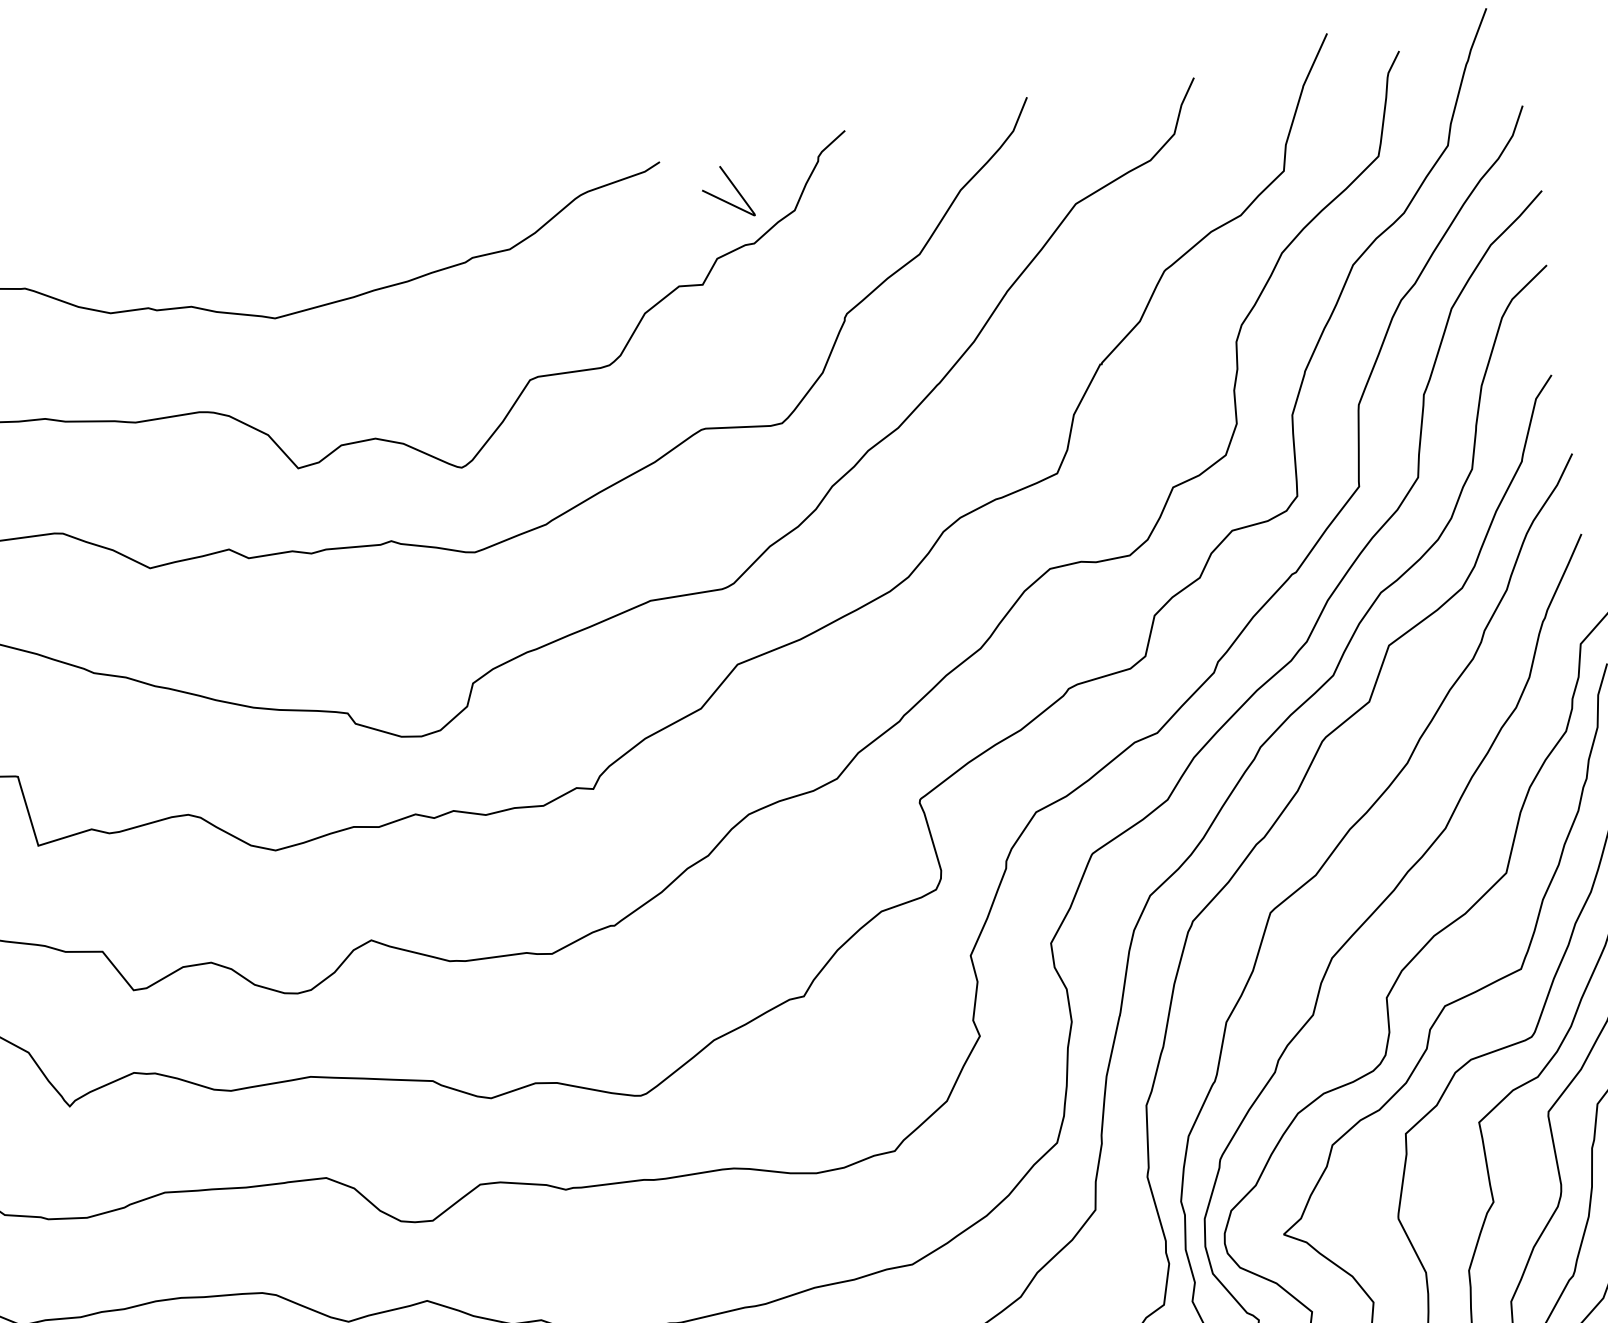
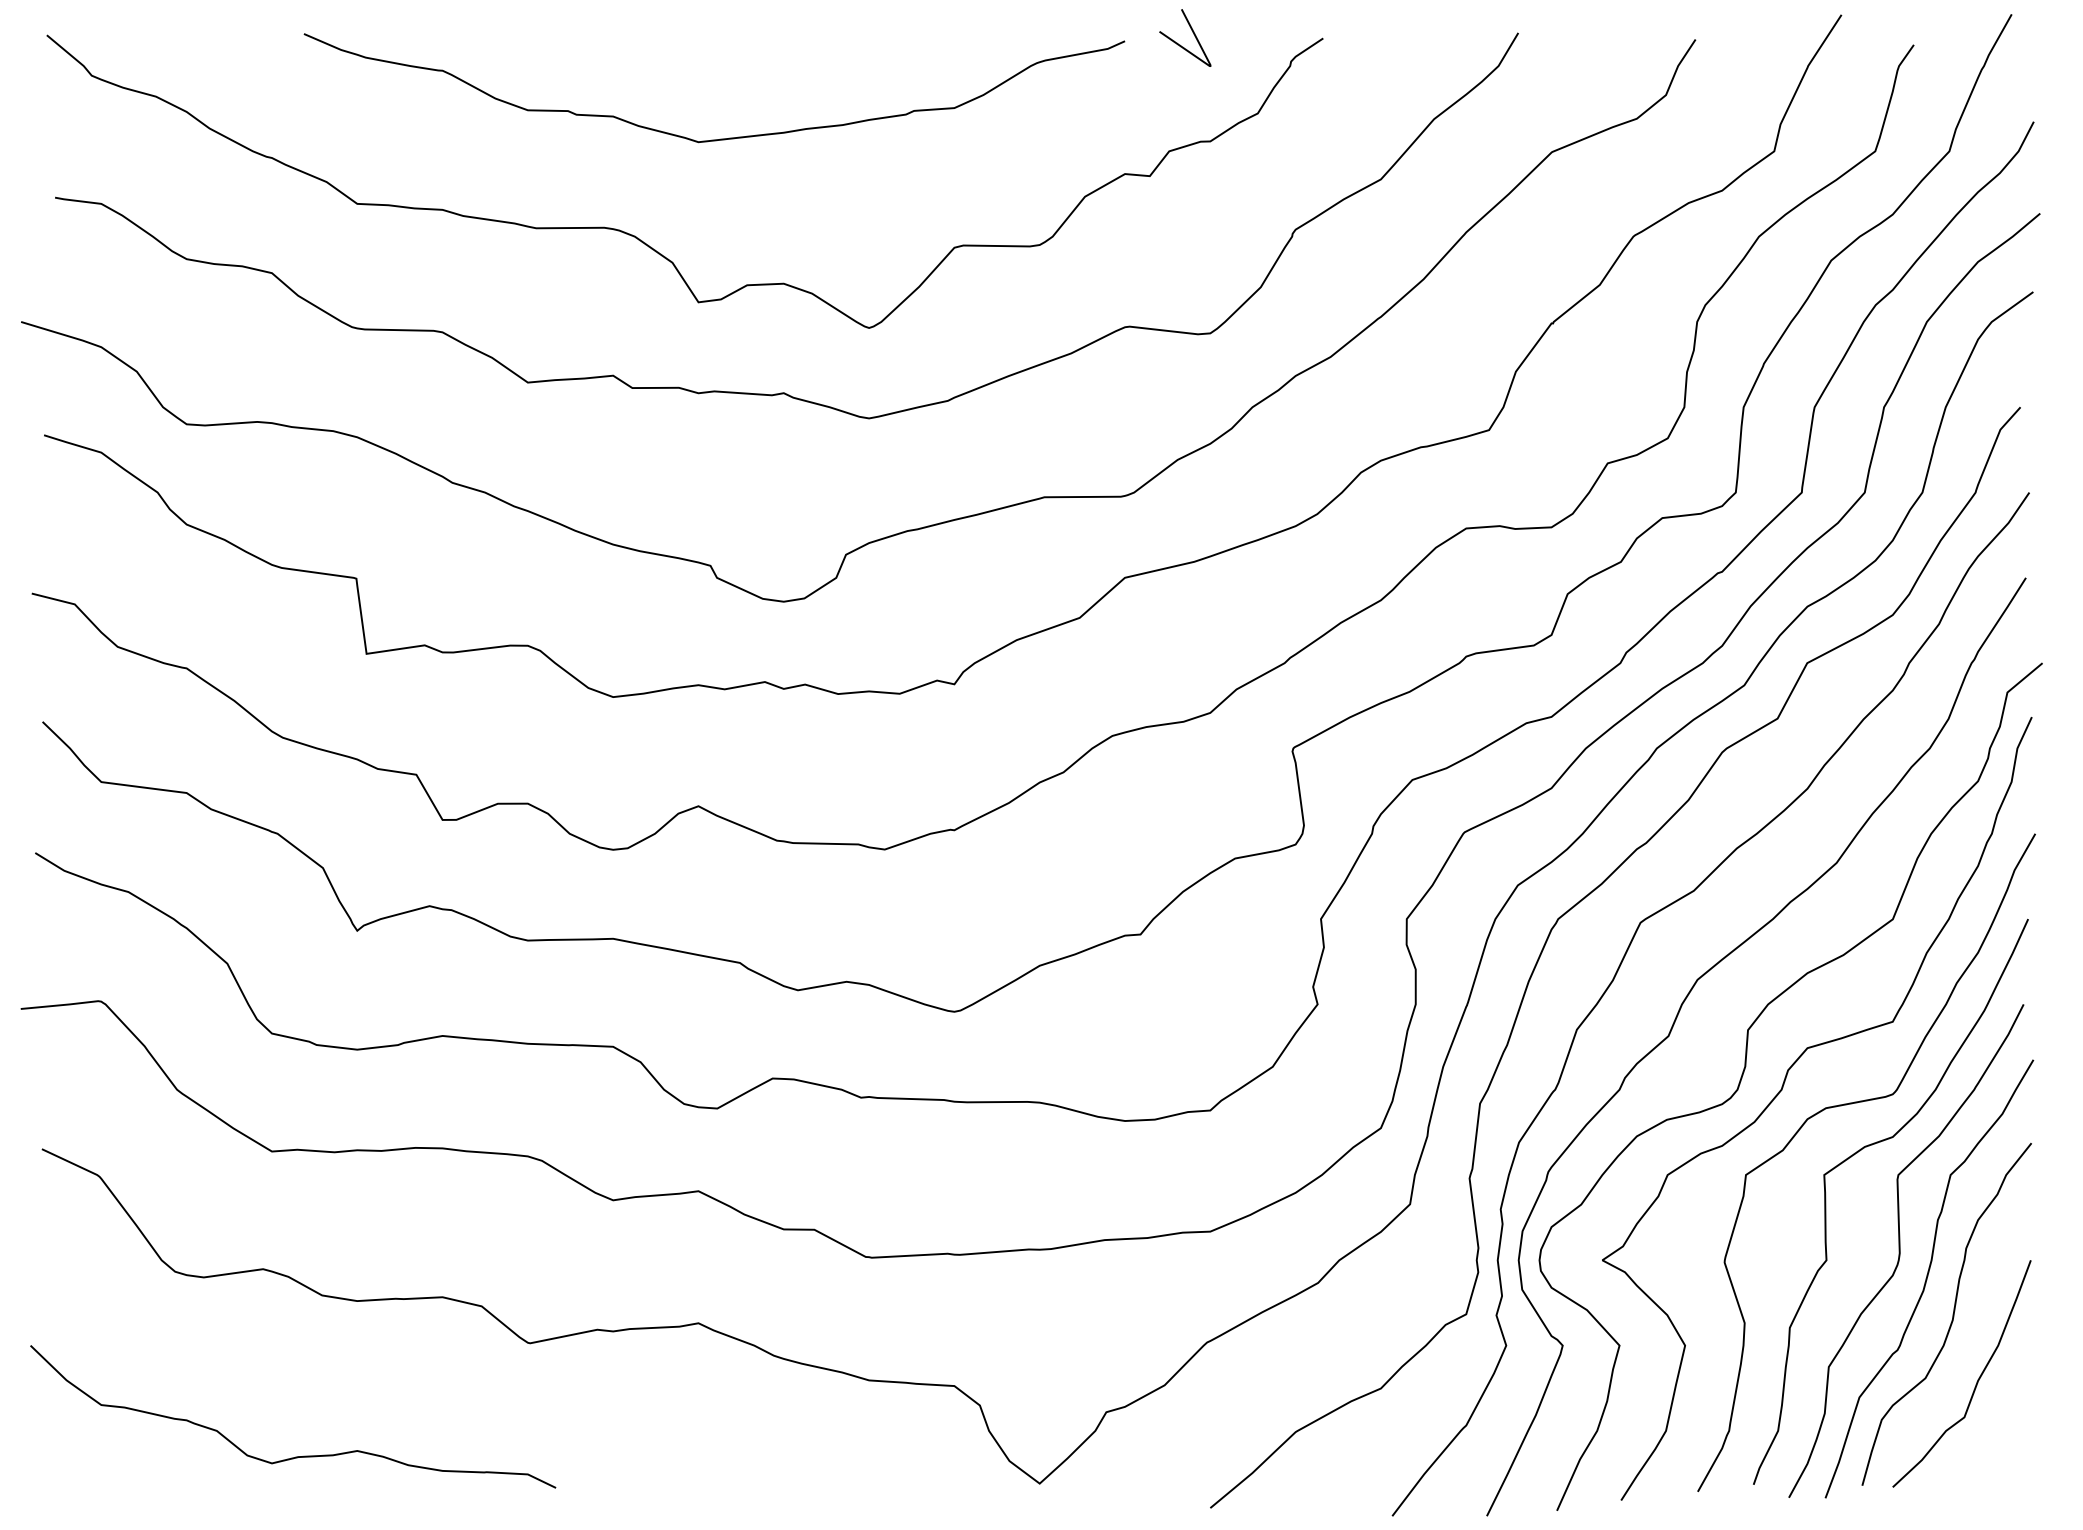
curve: (734, 188) -> (1193, 34), moved

